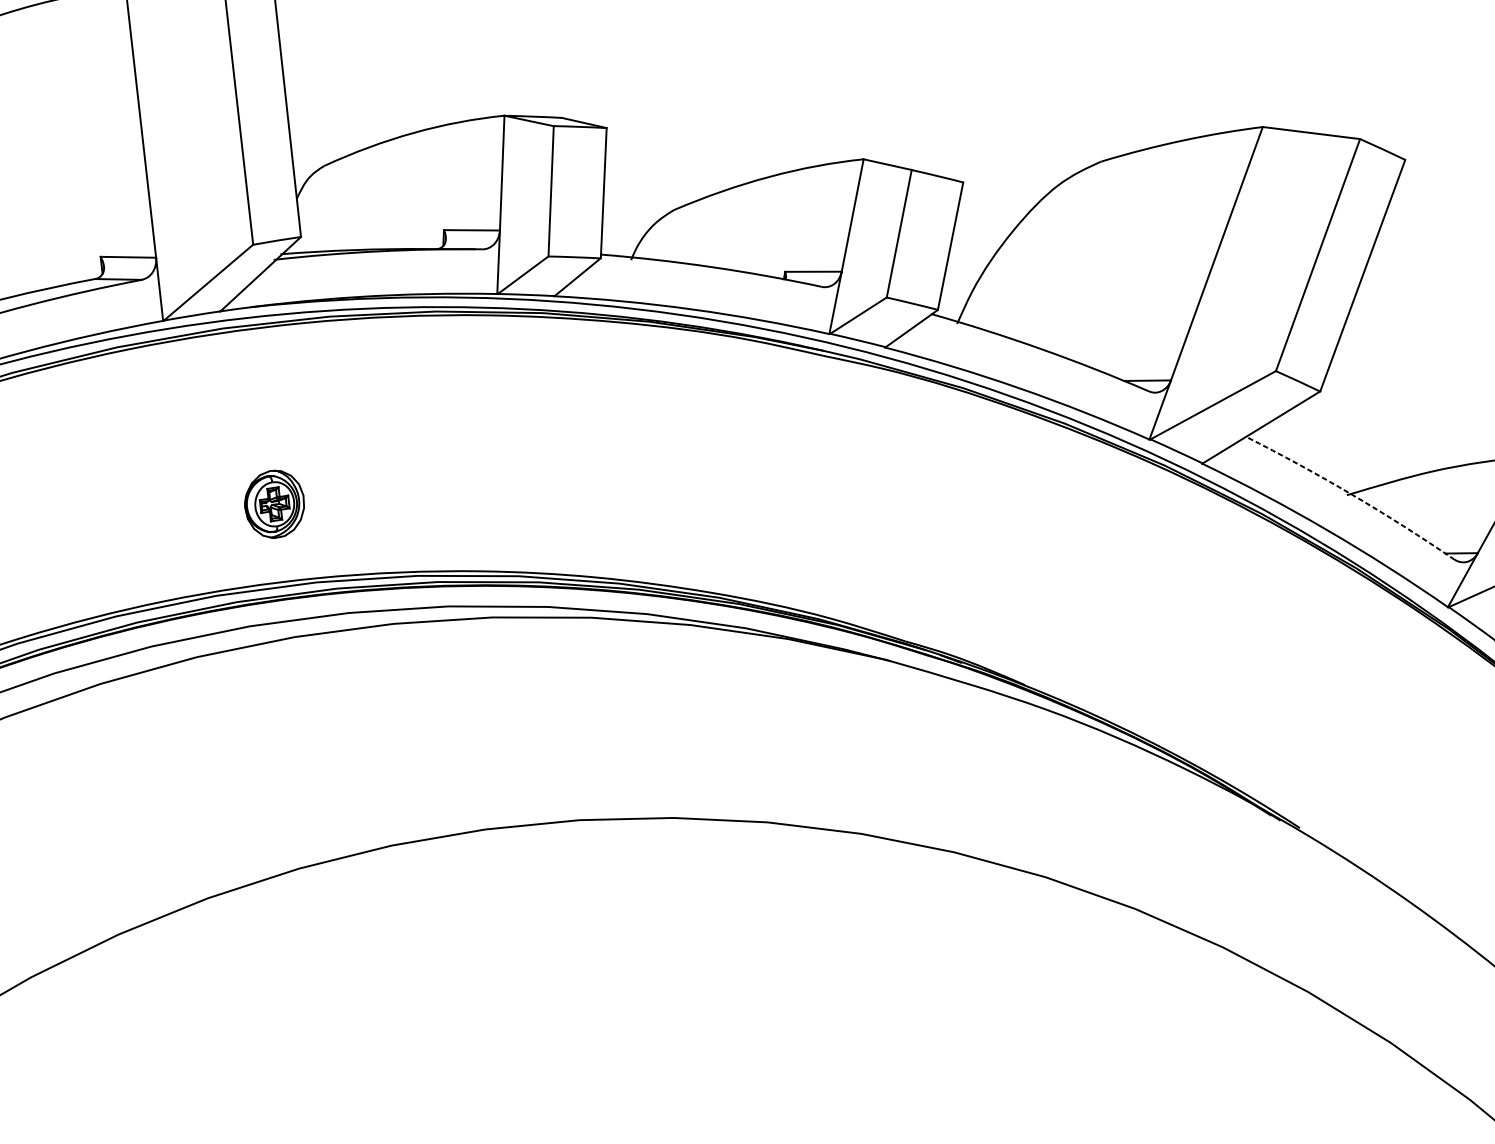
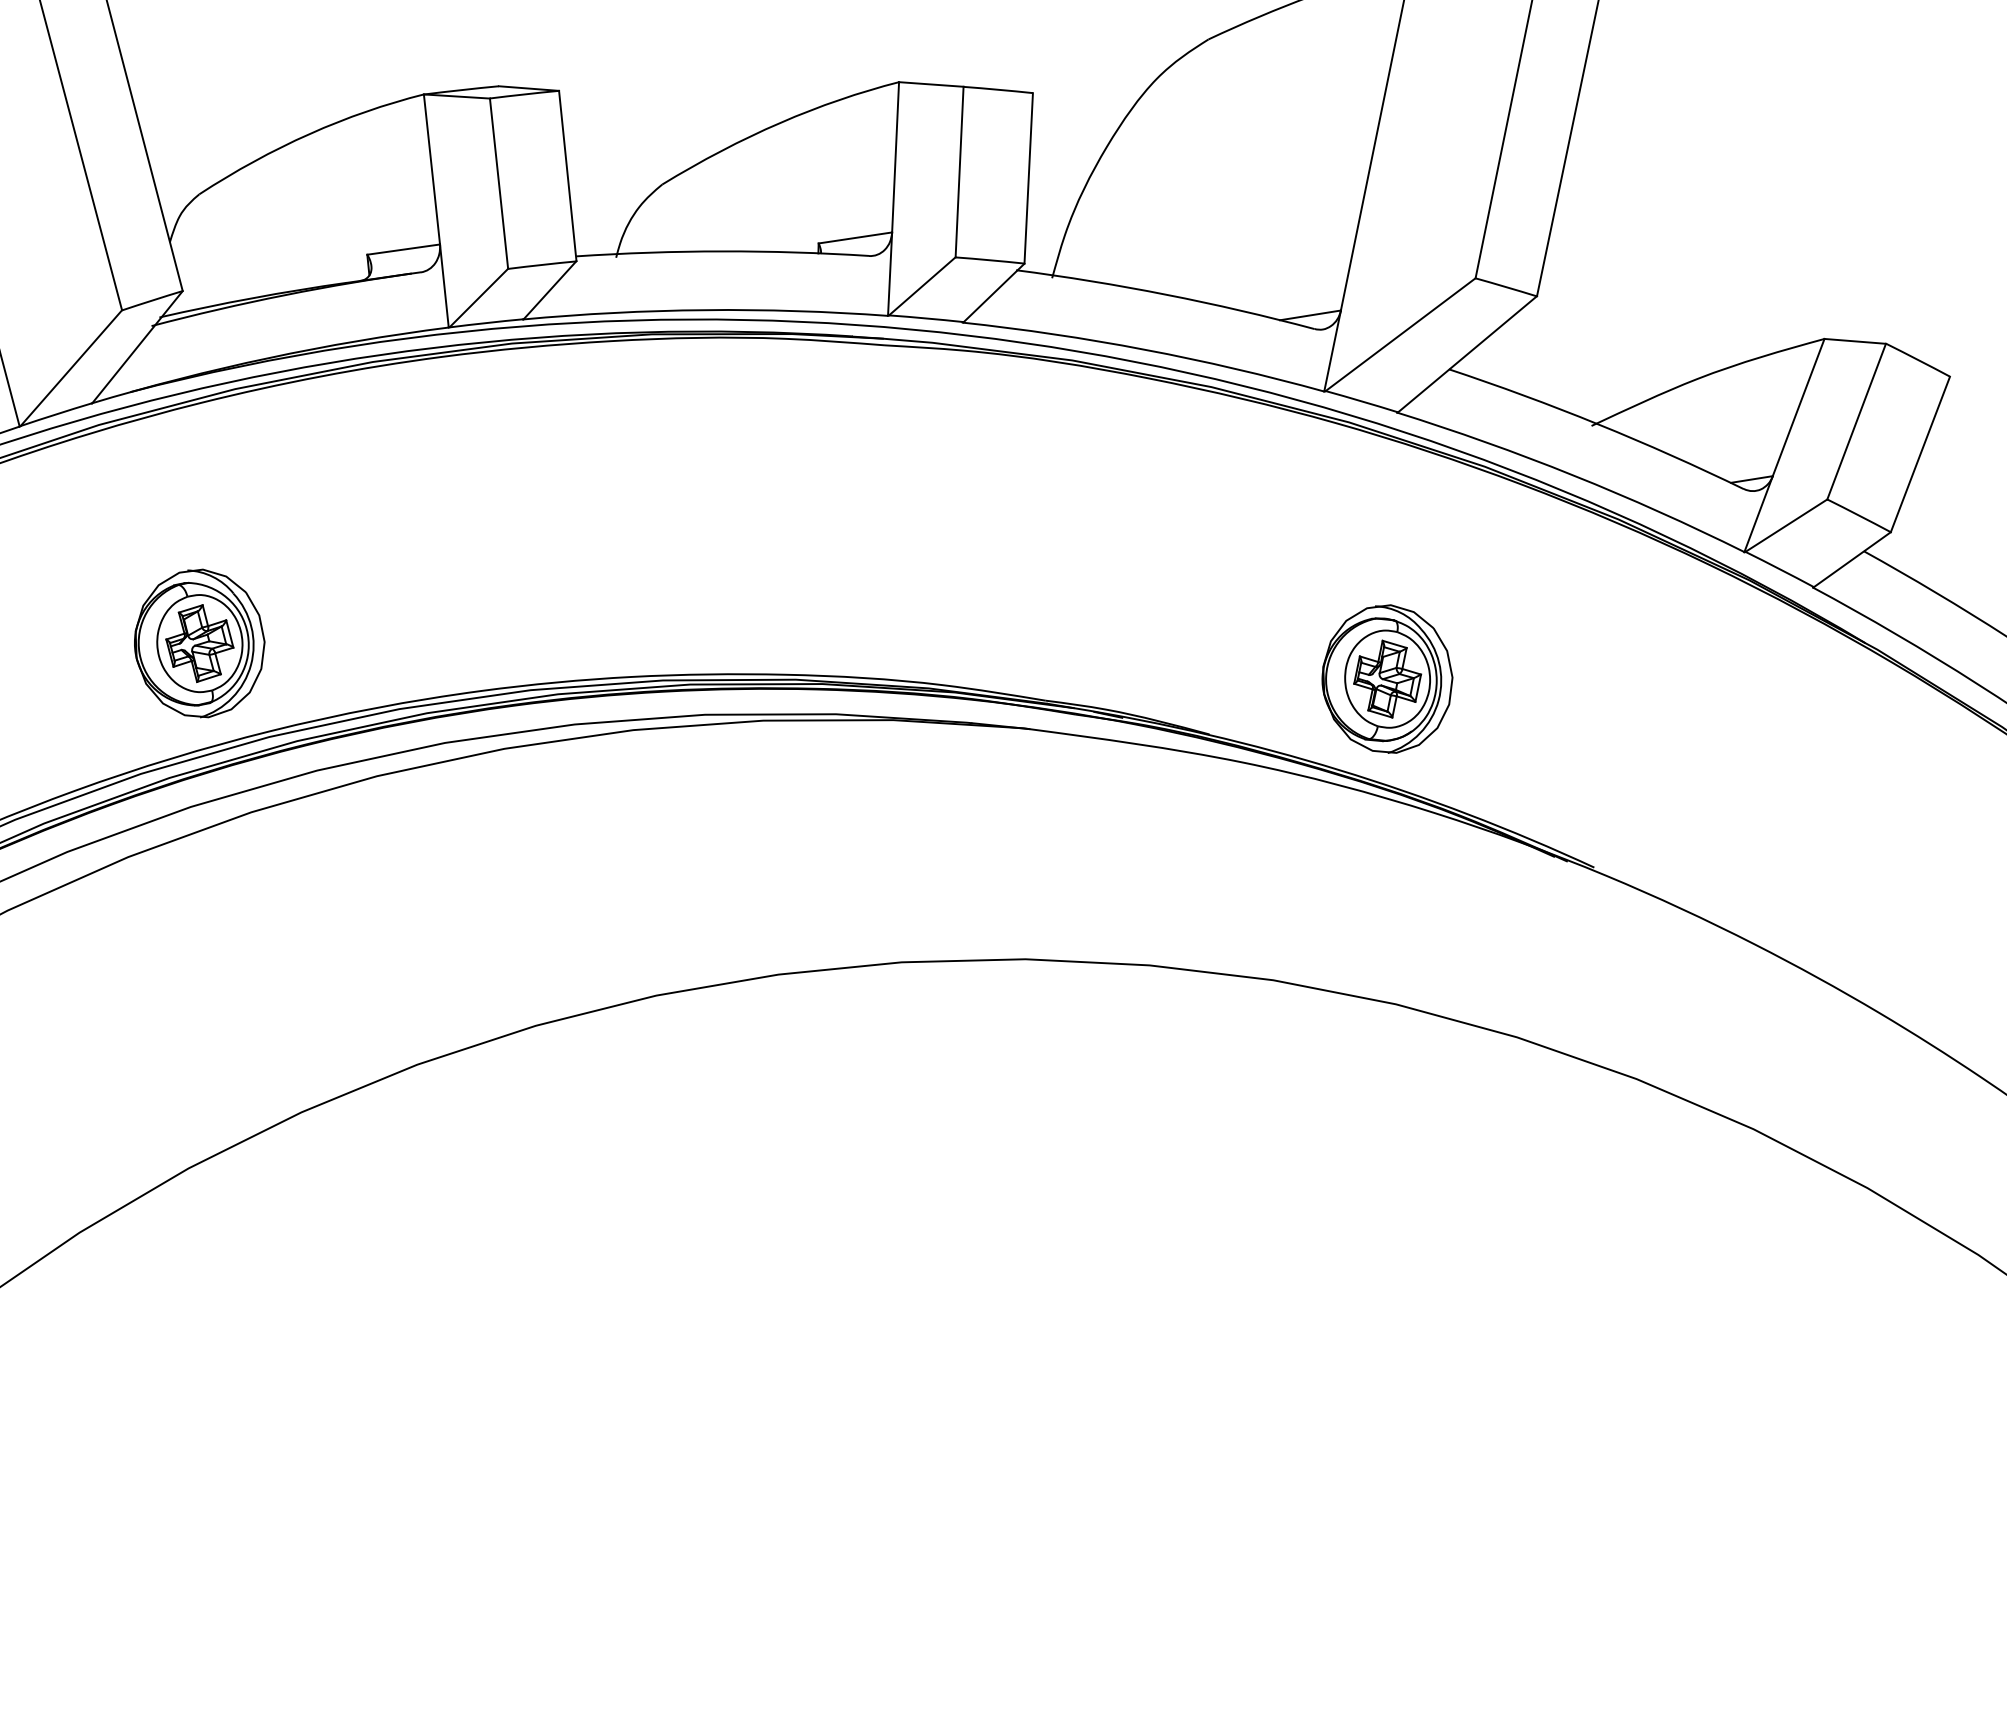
arc: (1352, 494) -> (1598, 424), dashed -> solid
part: (274, 504) -> (199, 643), size x1.67
part: (1165, 662) -> (1387, 678), added

